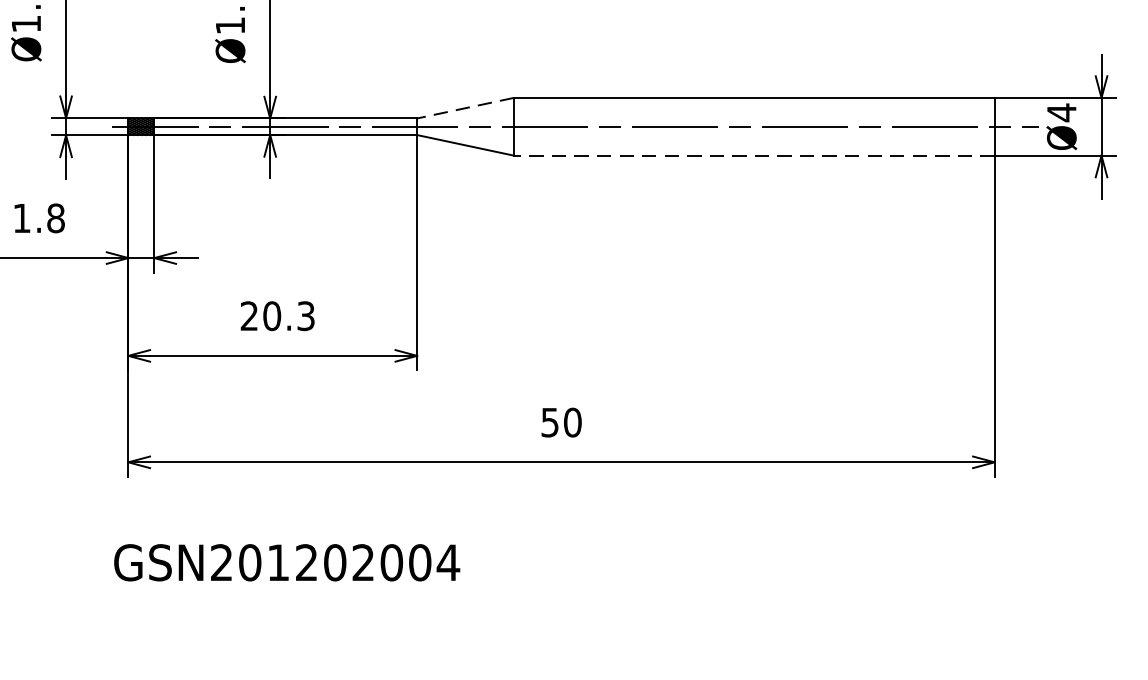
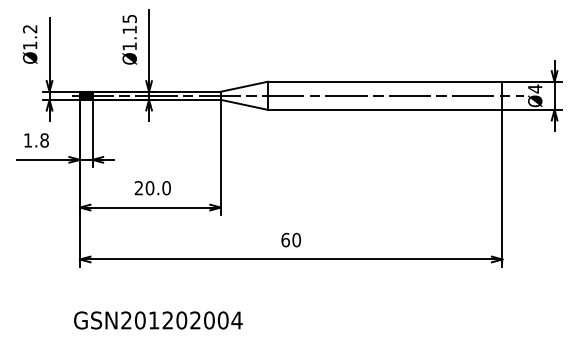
line: (463, 107) -> (243, 86), dashed -> solid
line: (752, 154) -> (384, 109), dashed -> solid
text: (305, 316) -> (166, 188), 20.3 -> 20.0
text: (549, 421) -> (285, 239), 50 -> 60
text: (287, 562) -> (158, 320), moved

